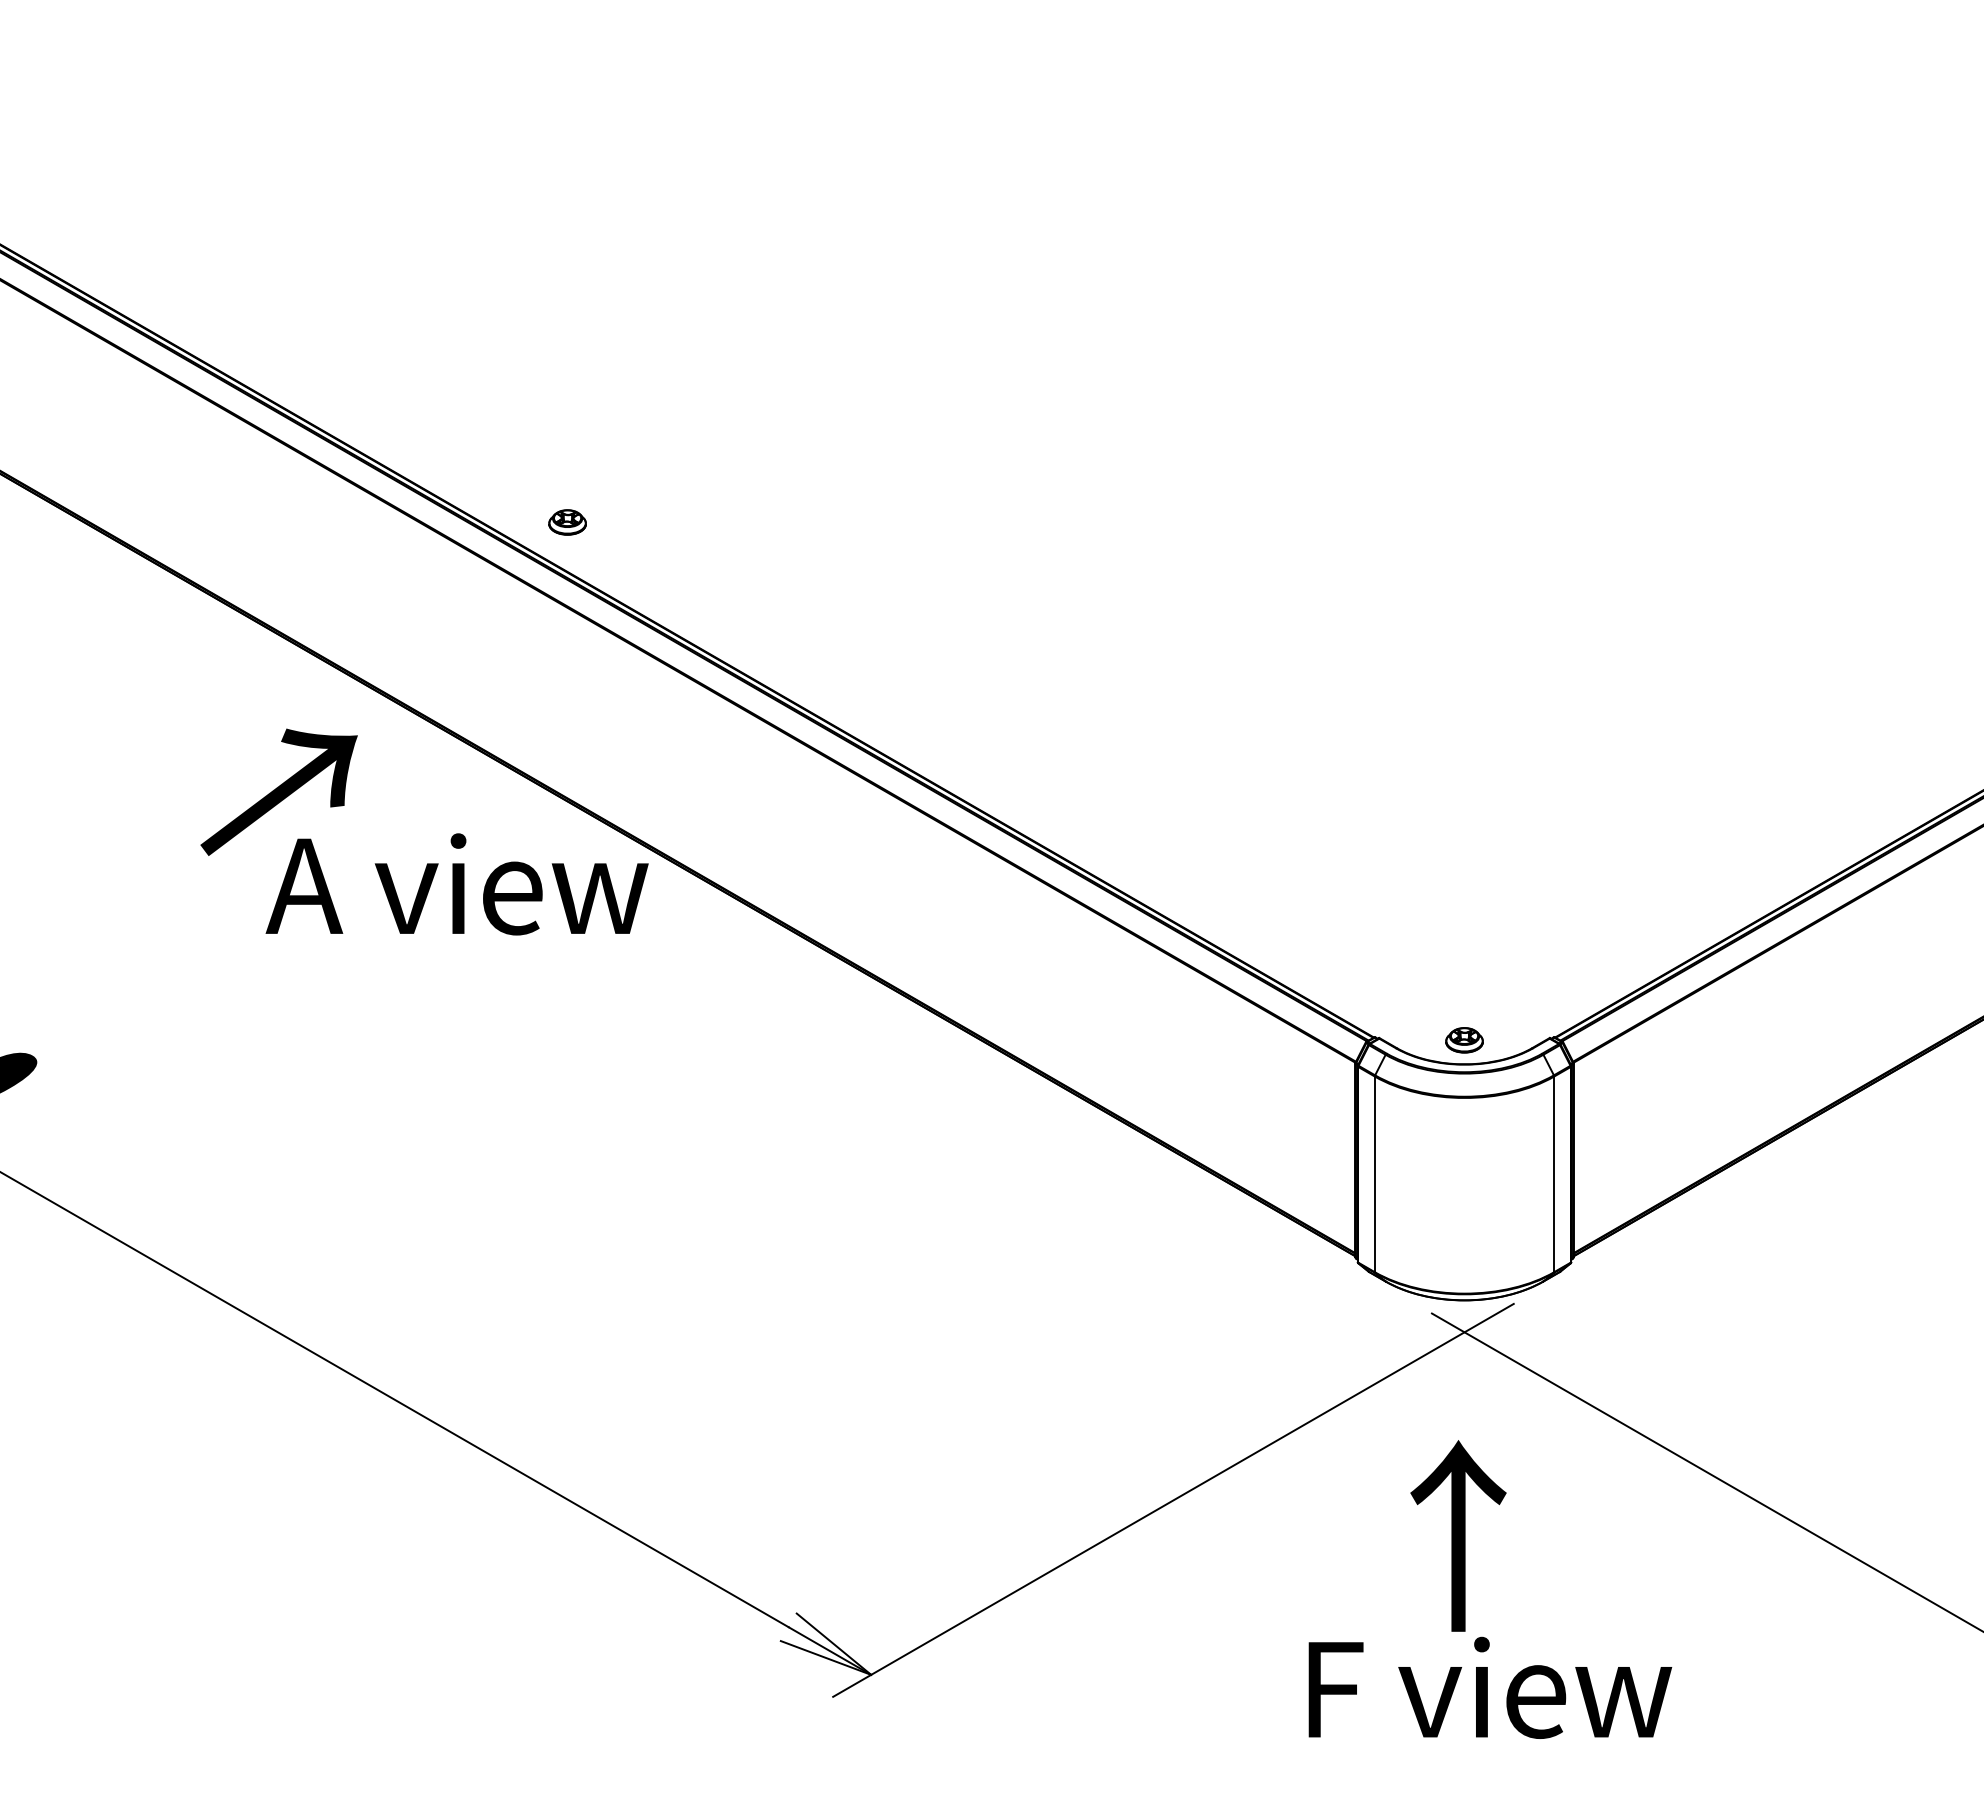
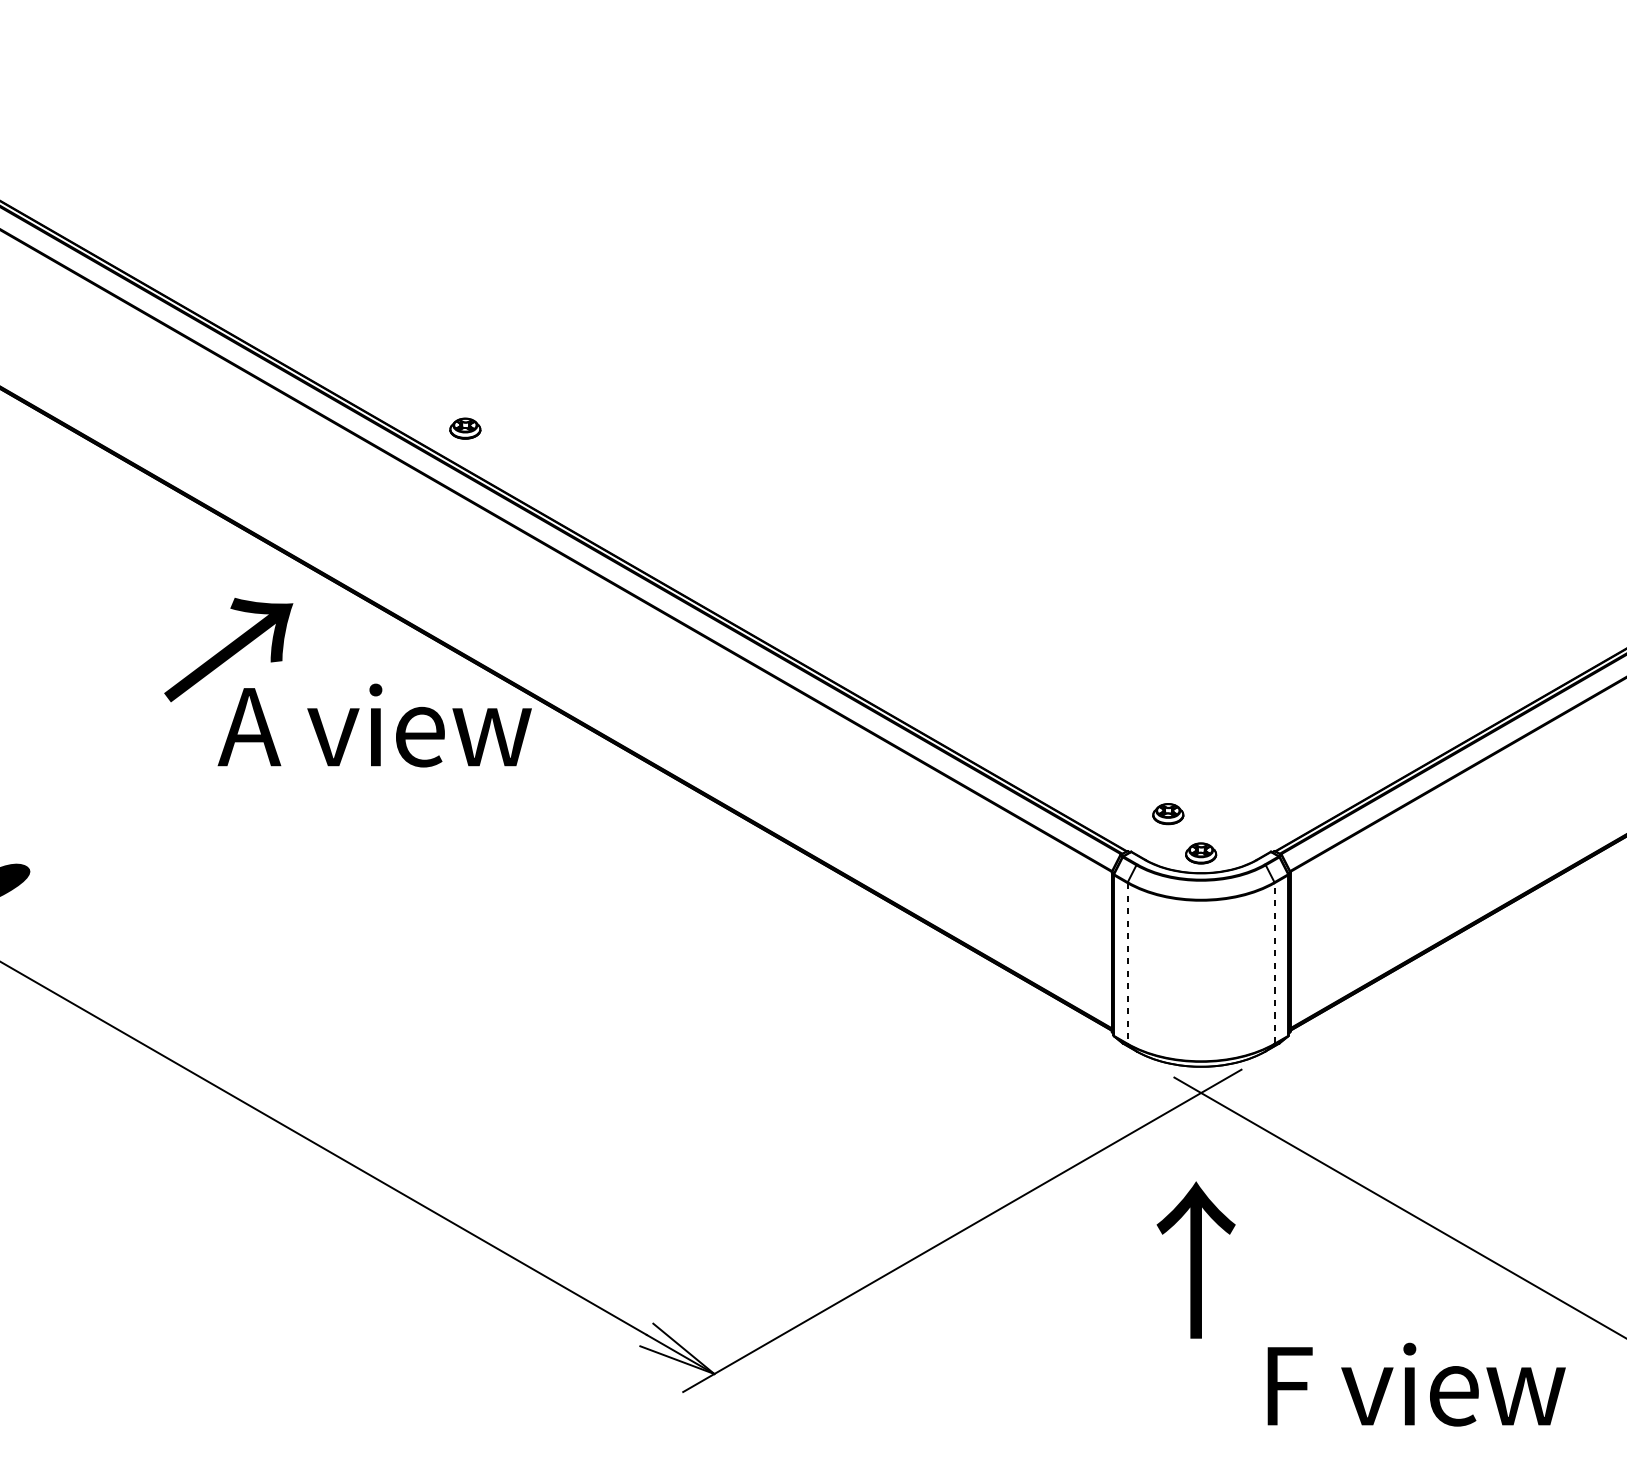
part: (1424, 992) -> (1168, 814), added
line: (1374, 1174) -> (1127, 963), solid -> dashed
line: (1554, 1174) -> (1274, 963), solid -> dashed
text: (1490, 1687) -> (1416, 1384), moved

